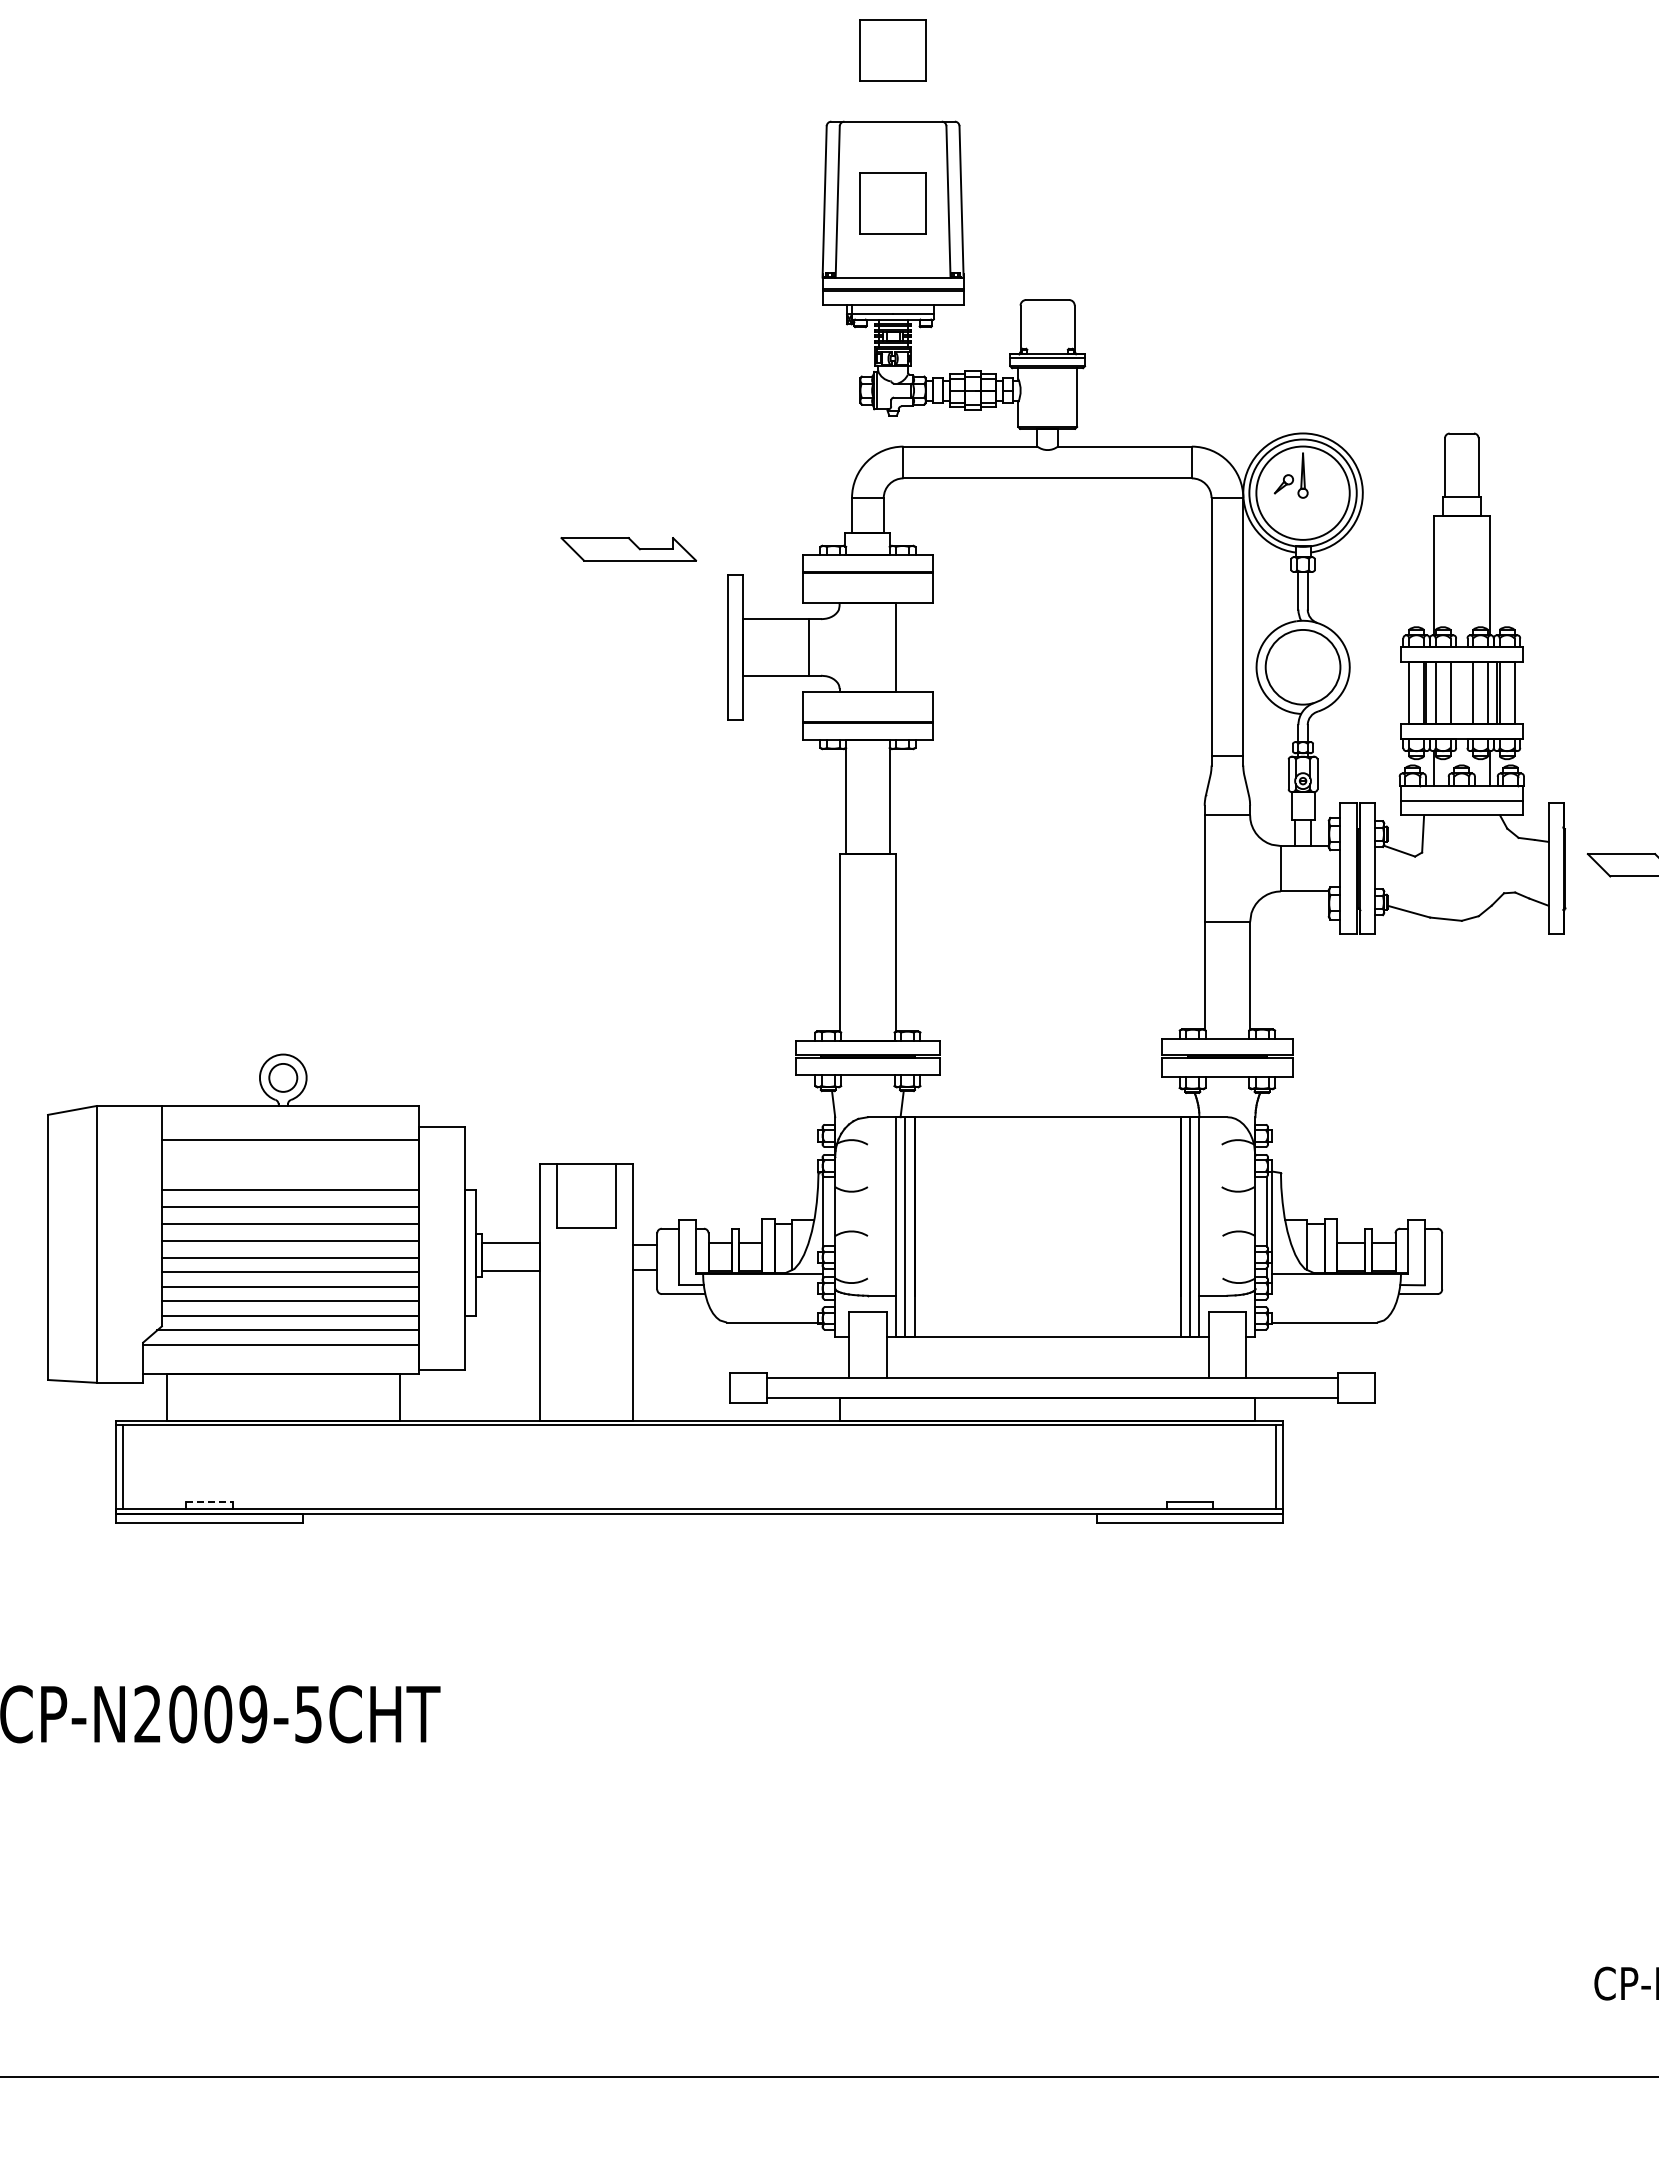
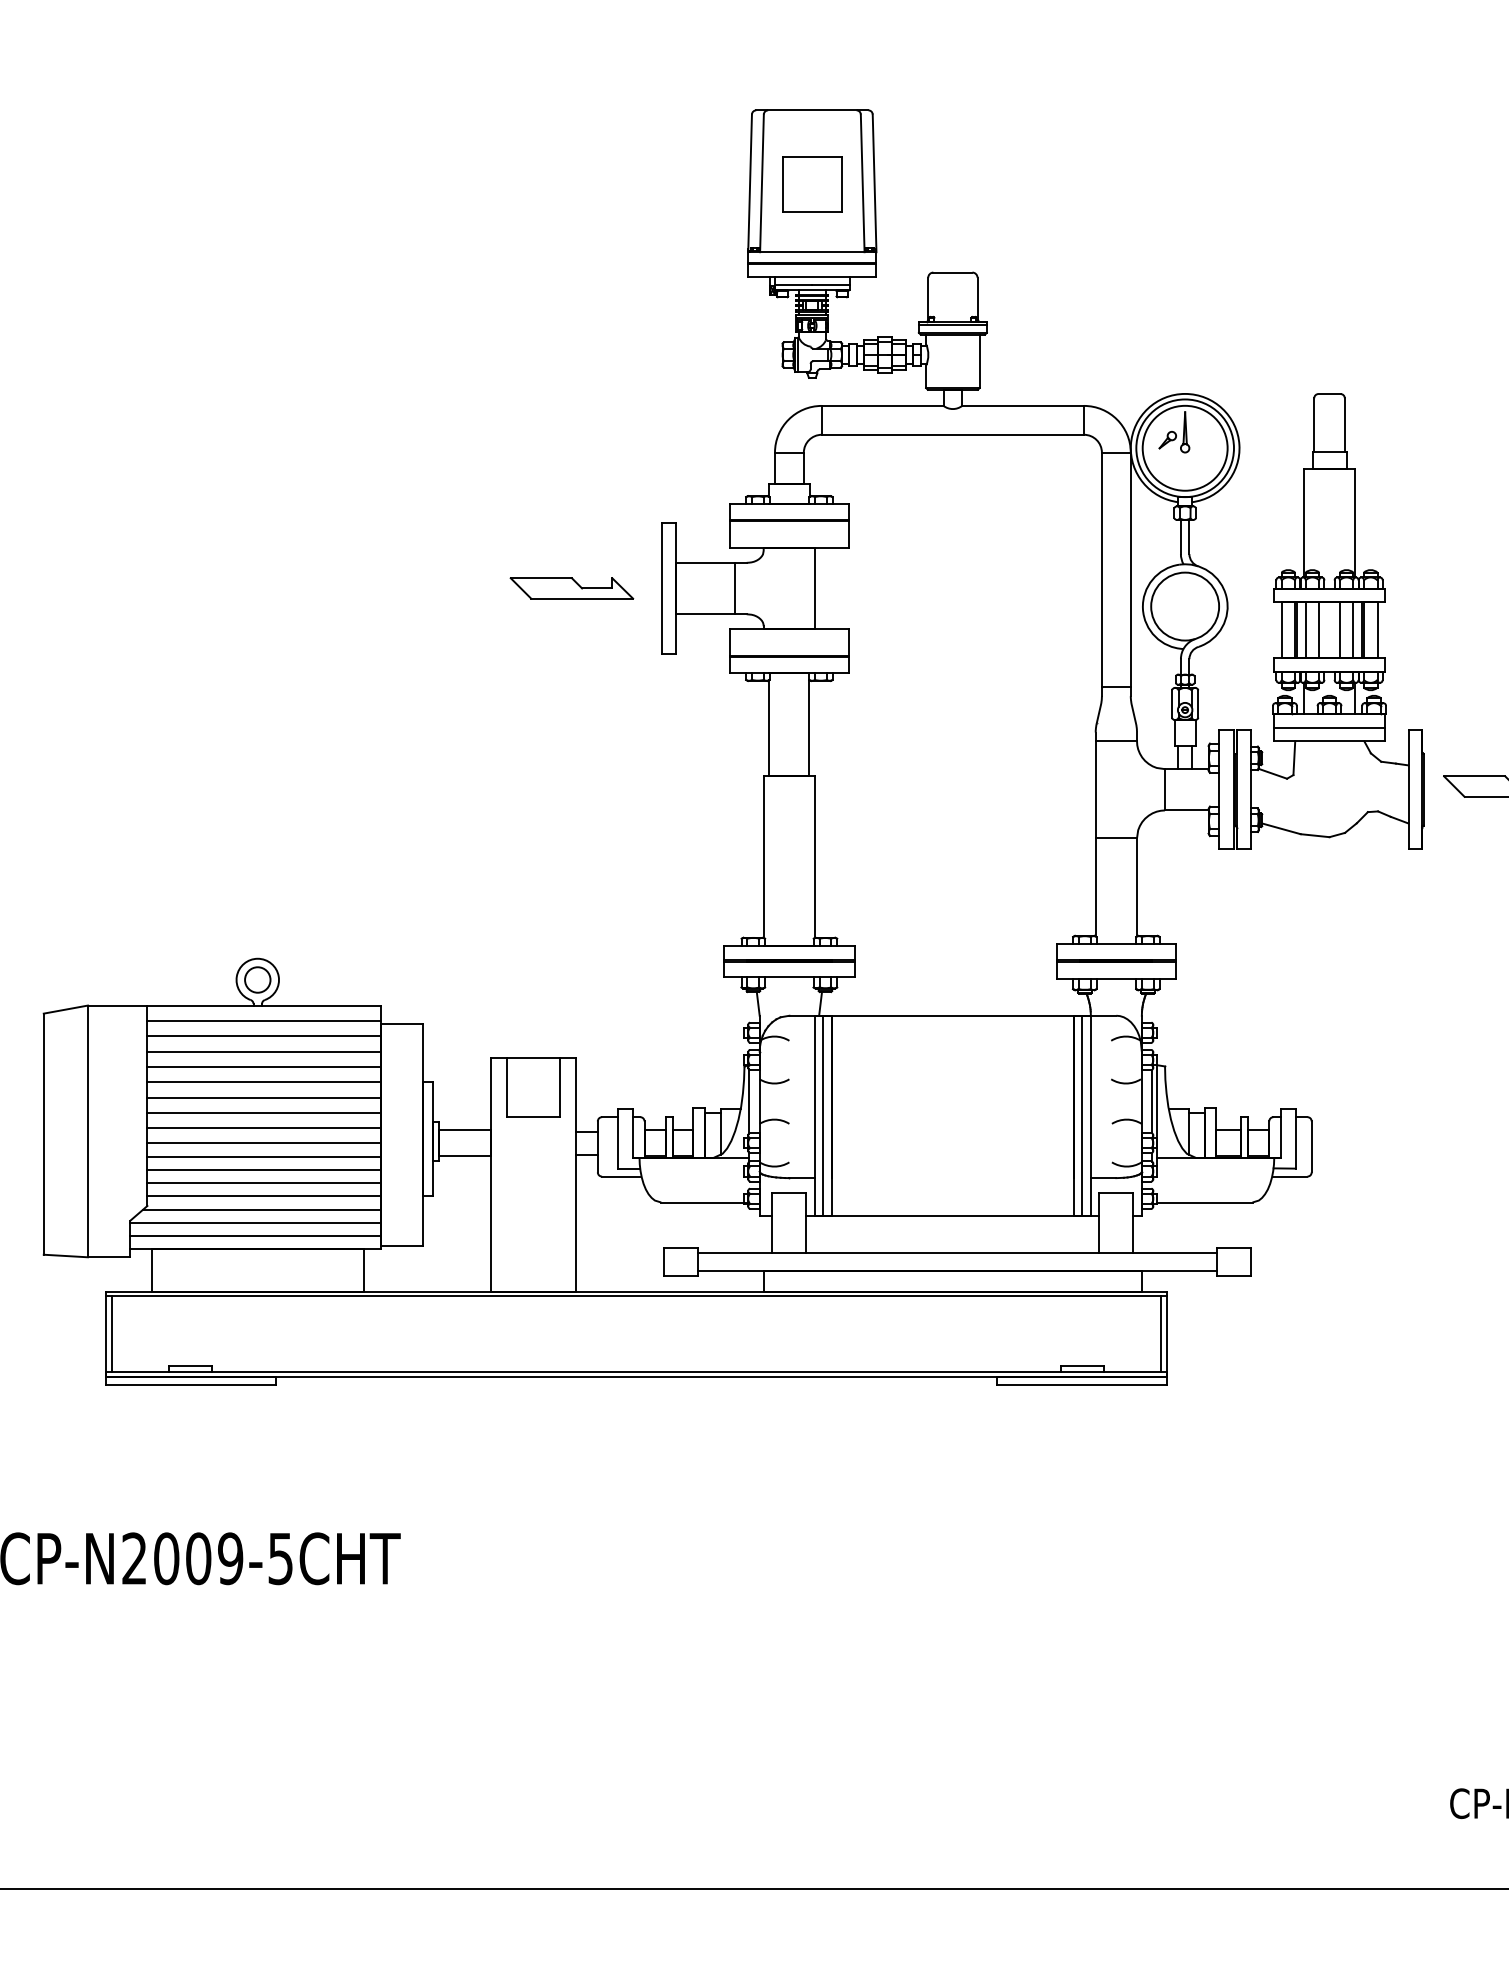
part: (892, 50) -> (811, 45), removed
part: (628, 549) -> (571, 588), moved
line: (289, 1122) -> (263, 1020), added
line: (289, 1156) -> (263, 1051), added
line: (289, 1173) -> (263, 1066), added
line: (280, 1359) -> (255, 1236), added
line: (210, 1501) -> (191, 1365), dashed -> solid

